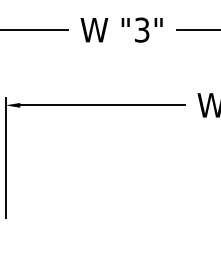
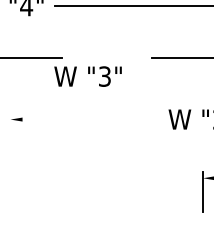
text: (121, 29) -> (87, 76), moved
line: (102, 105) -> (90, 119), removed
line: (5, 157) -> (10, 162), removed

